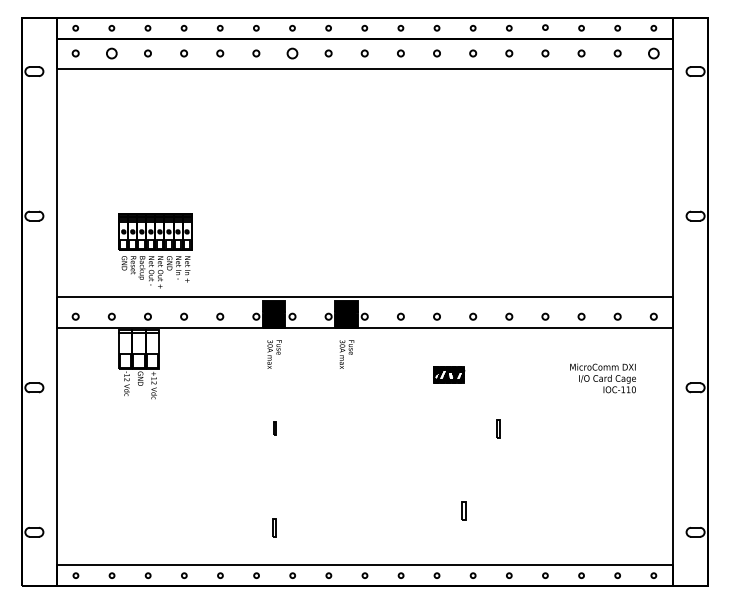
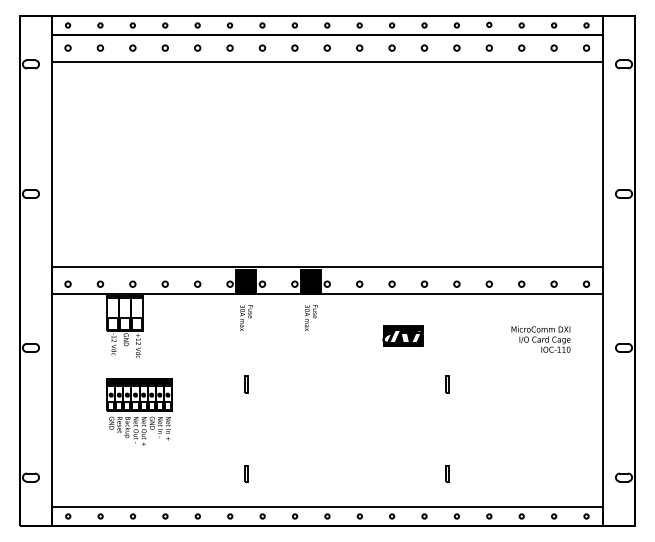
circle: (111, 52) -> (100, 47), size x0.62
circle: (292, 52) -> (262, 47), size x0.62
circle: (653, 52) -> (586, 47), size x0.62
part: (155, 250) -> (139, 411), moved
part: (448, 373) -> (402, 335), size x1.43
part: (274, 428) -> (246, 384), size x1.43
part: (464, 511) -> (447, 473), moved

